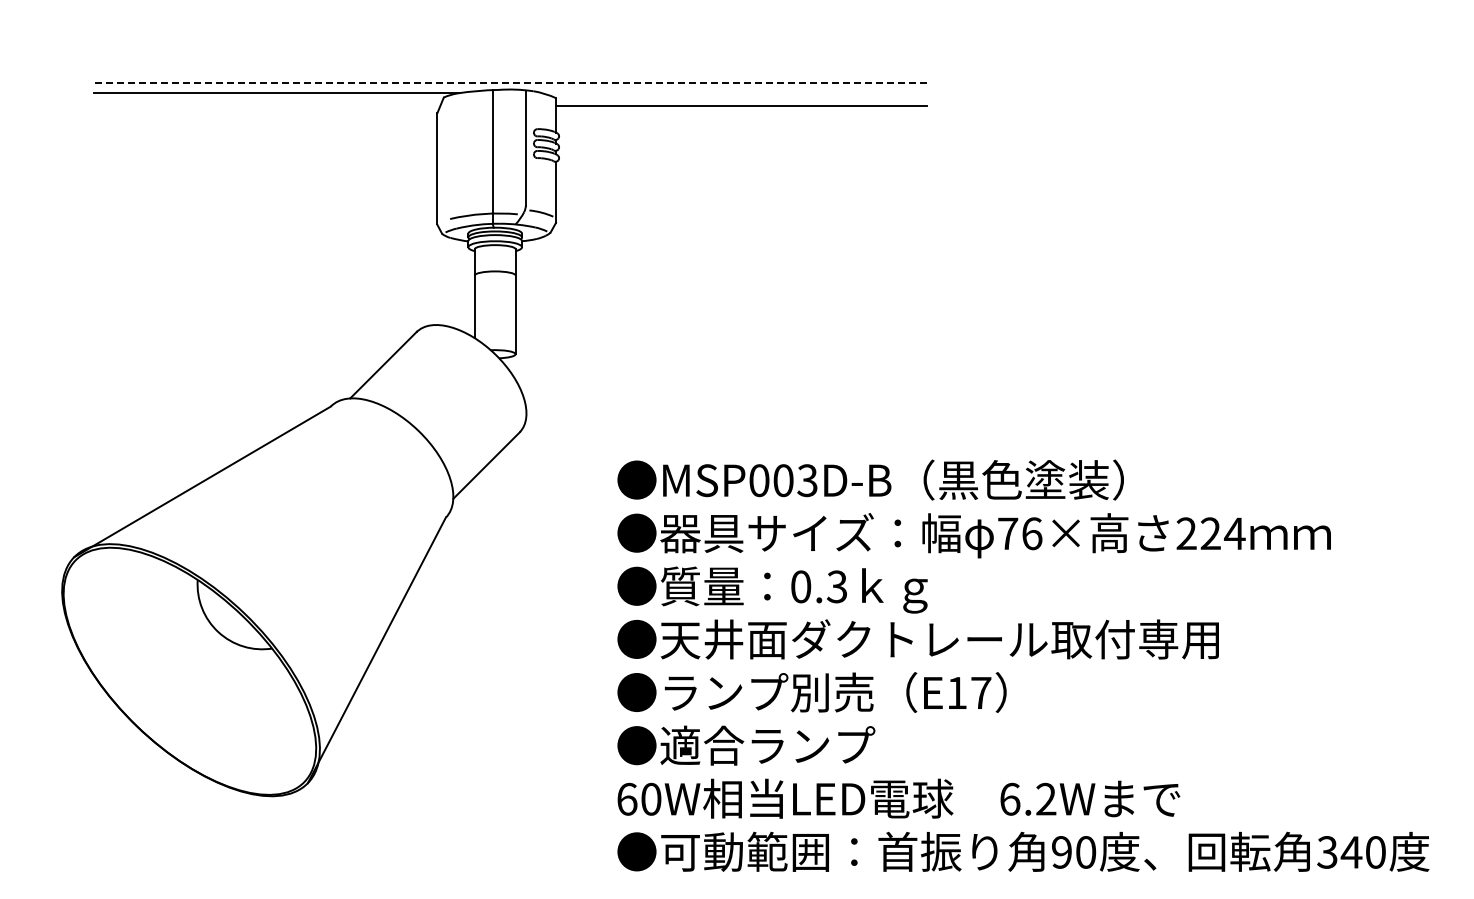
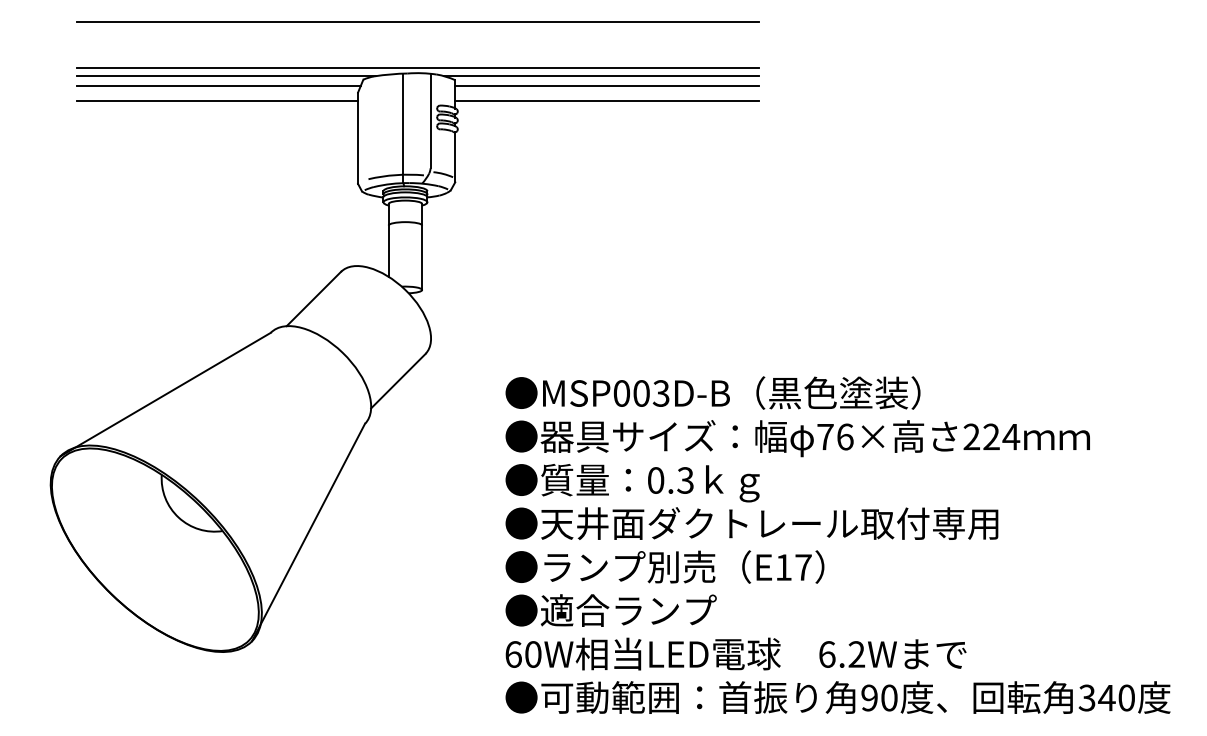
line: (510, 26) -> (417, 21), added
line: (510, 83) -> (417, 68), dashed -> solid
line: (734, 93) -> (601, 76), added
line: (267, 105) -> (218, 86), added
line: (265, 123) -> (217, 100), added
line: (740, 123) -> (606, 100), added

